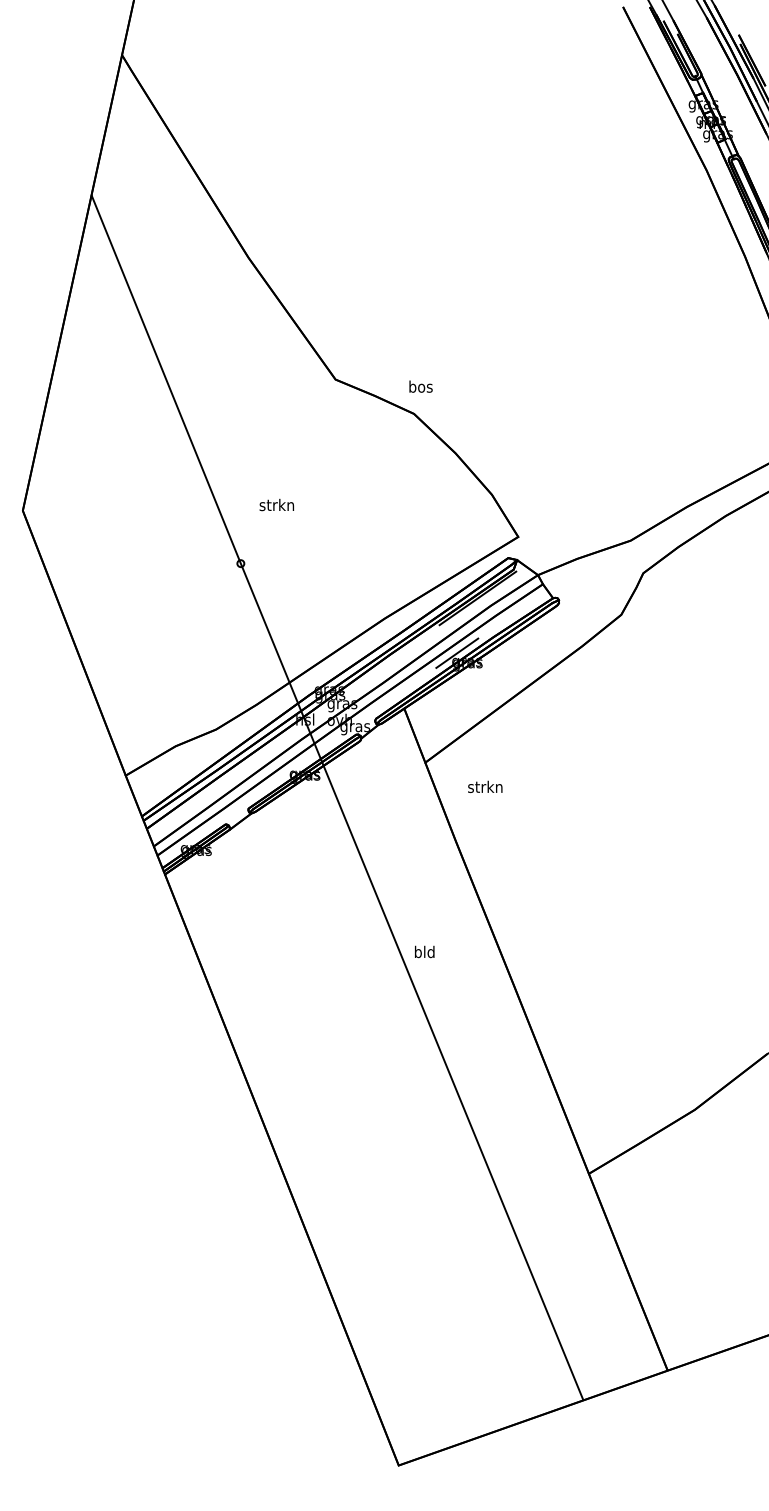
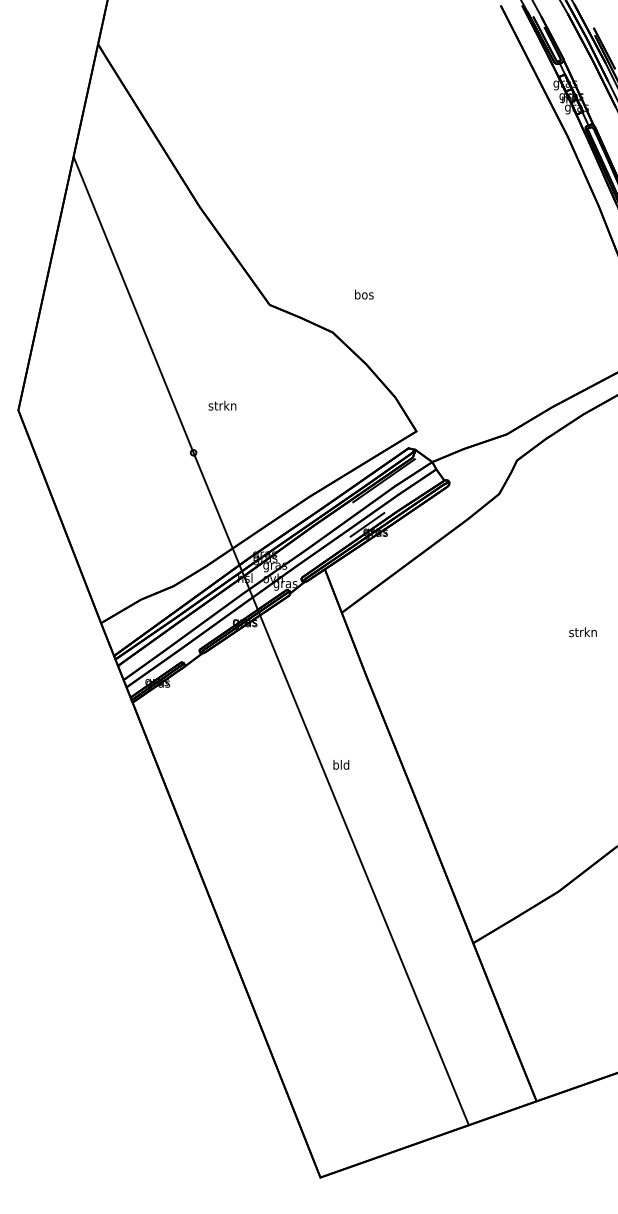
text: (421, 386) -> (364, 294), moved
text: (484, 787) -> (582, 632), moved

